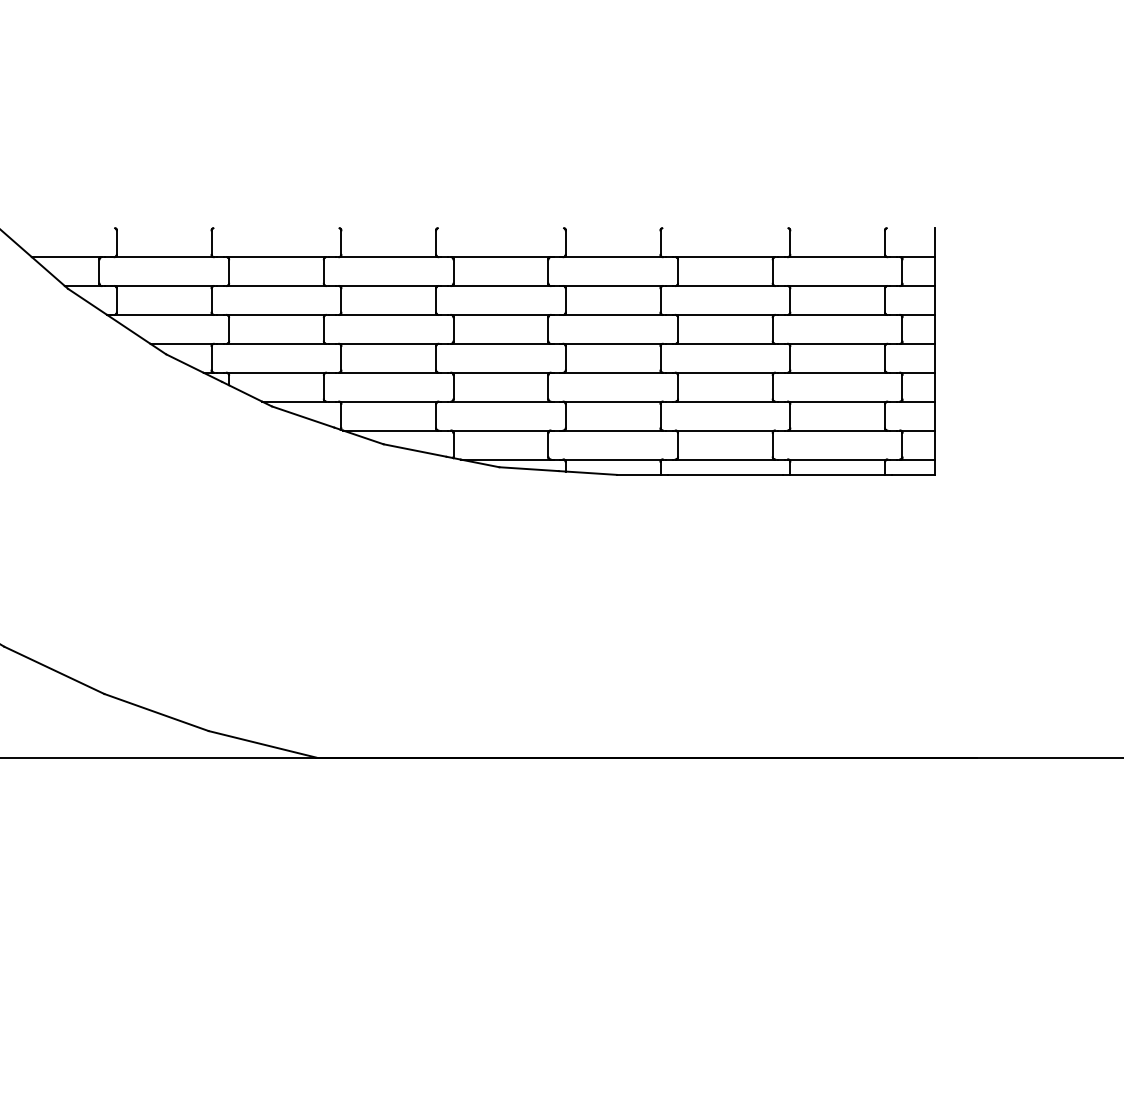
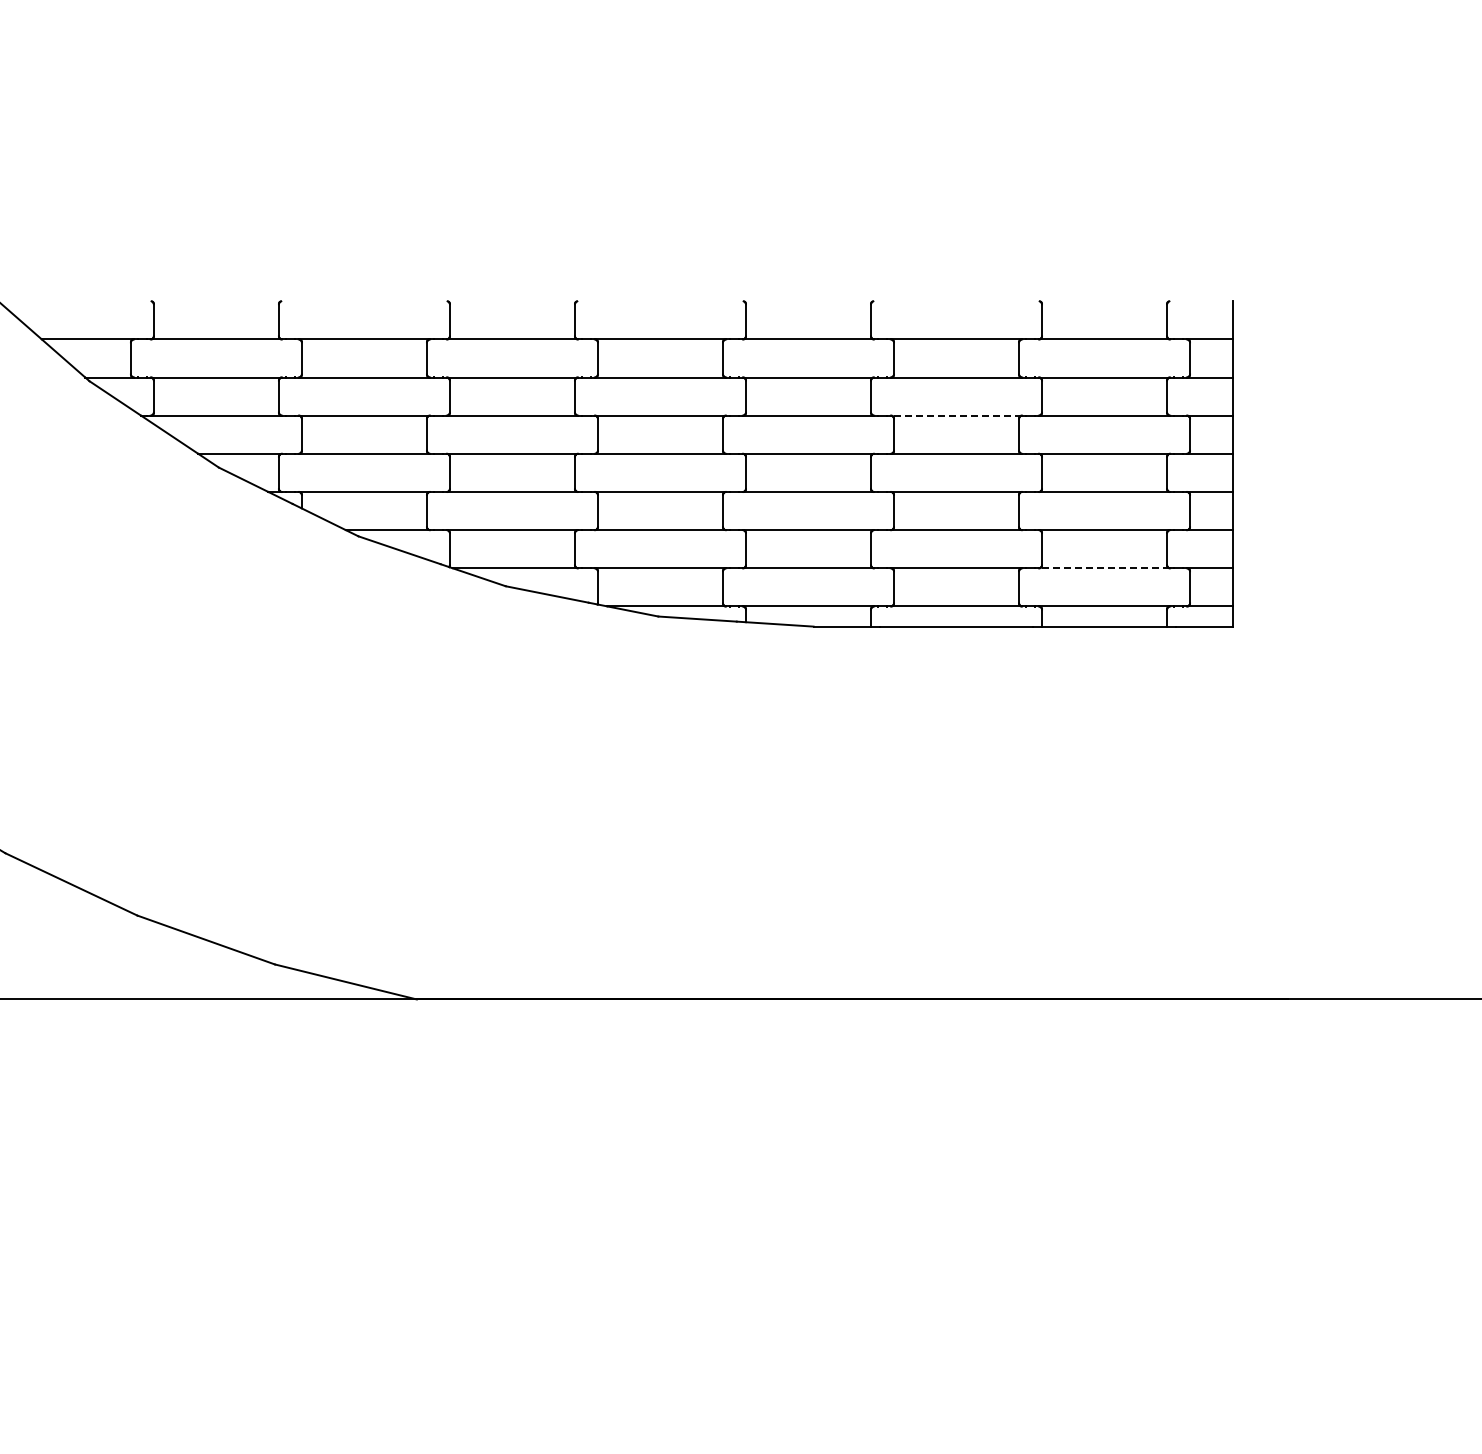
line: (725, 314) -> (956, 415), solid -> dashed
line: (837, 430) -> (1104, 568), solid -> dashed

